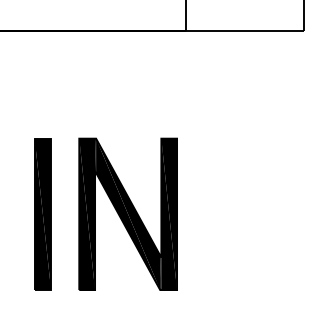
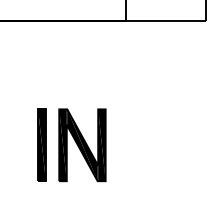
part: (105, 214) -> (71, 145), size x0.7

